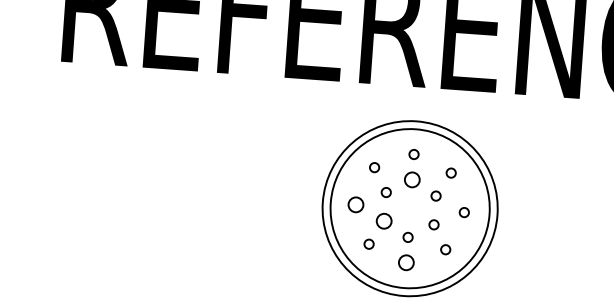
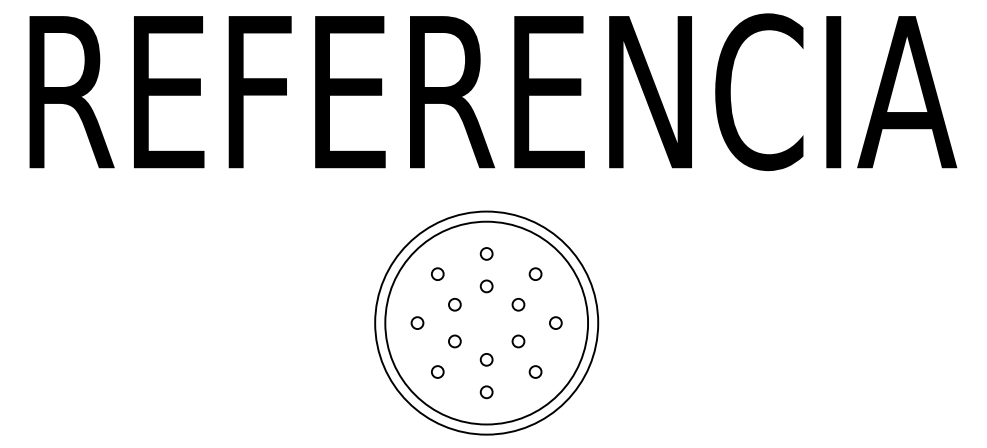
circle: (412, 180) -> (486, 286), size x0.62
circle: (356, 204) -> (417, 322), size x0.62
circle: (383, 221) -> (454, 341), size x0.62
circle: (406, 263) -> (486, 392), size x0.62

